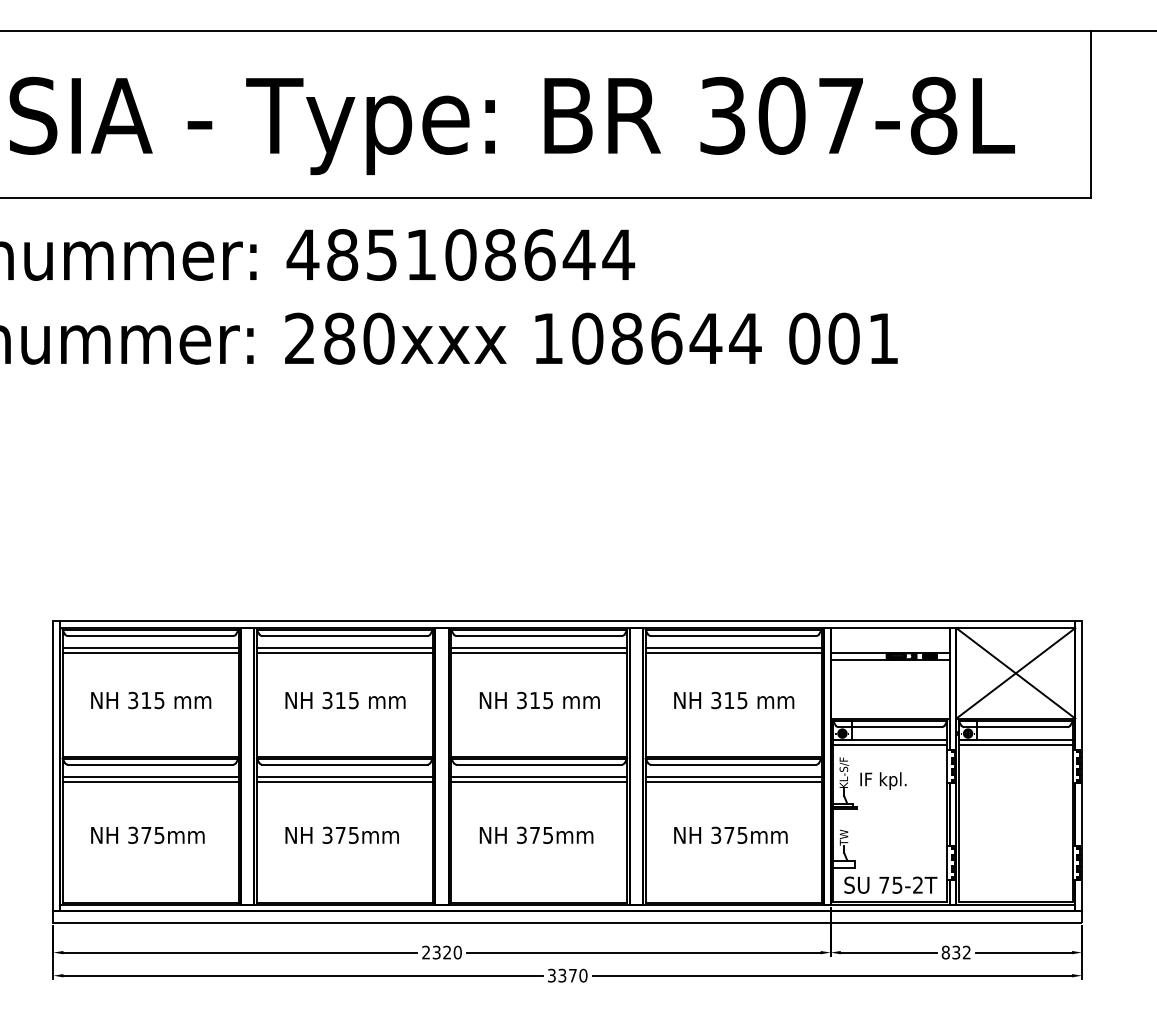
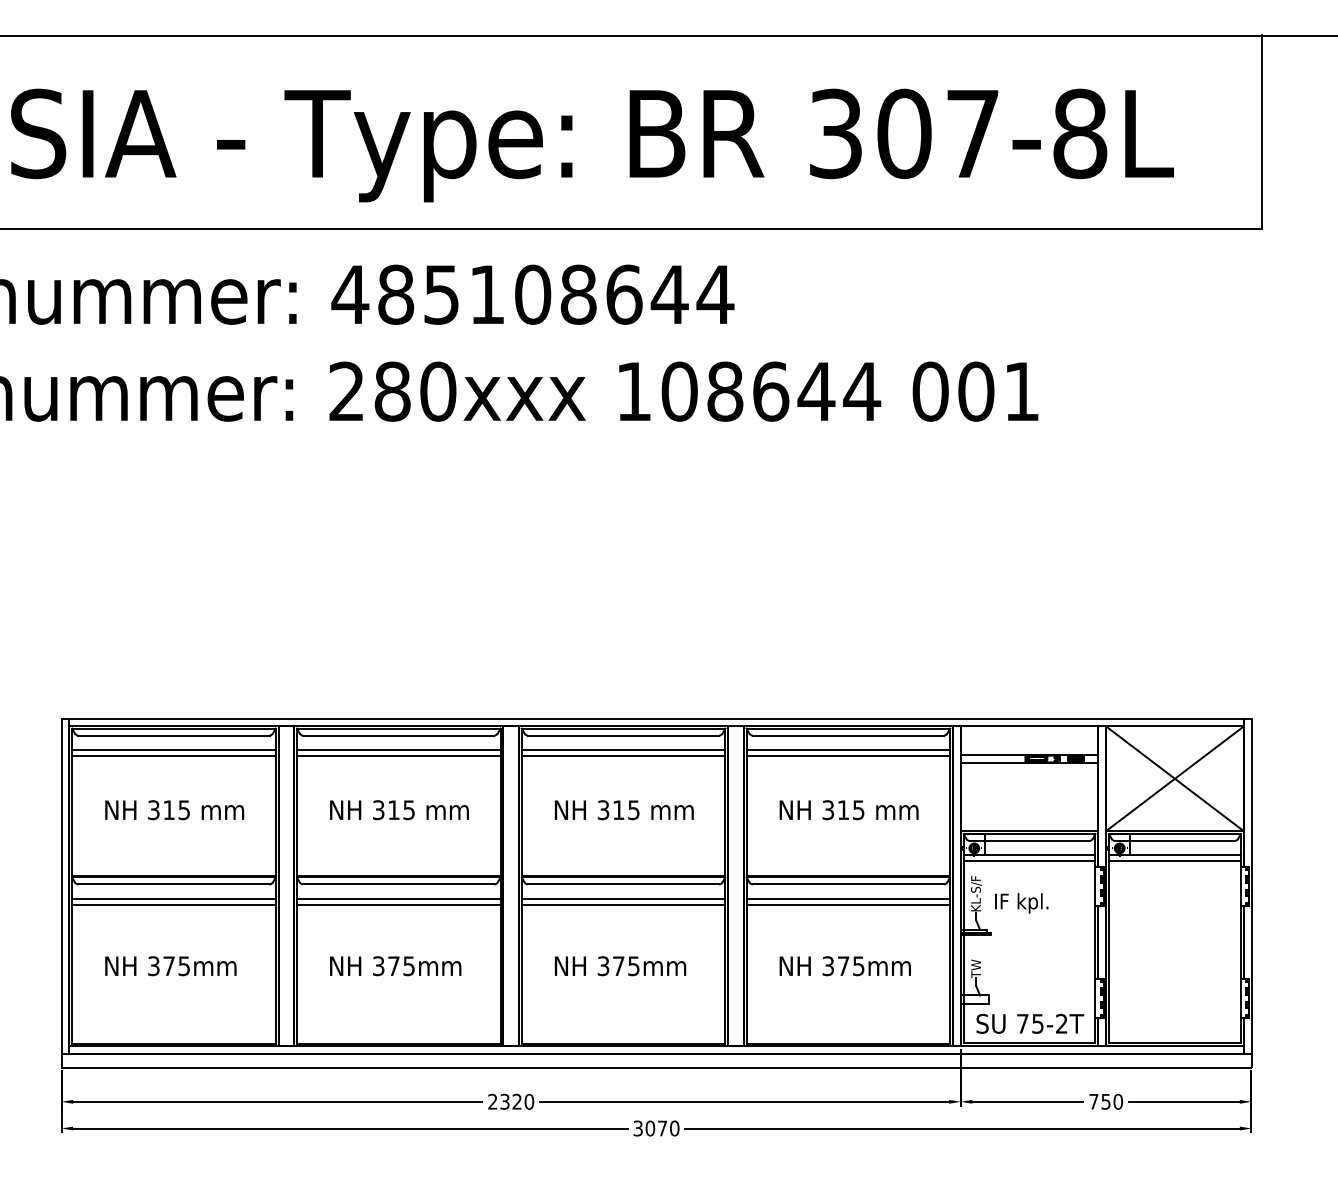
text: (955, 952) -> (1105, 1101), 832 -> 750
text: (562, 975) -> (650, 1128), 3370 -> 3070

